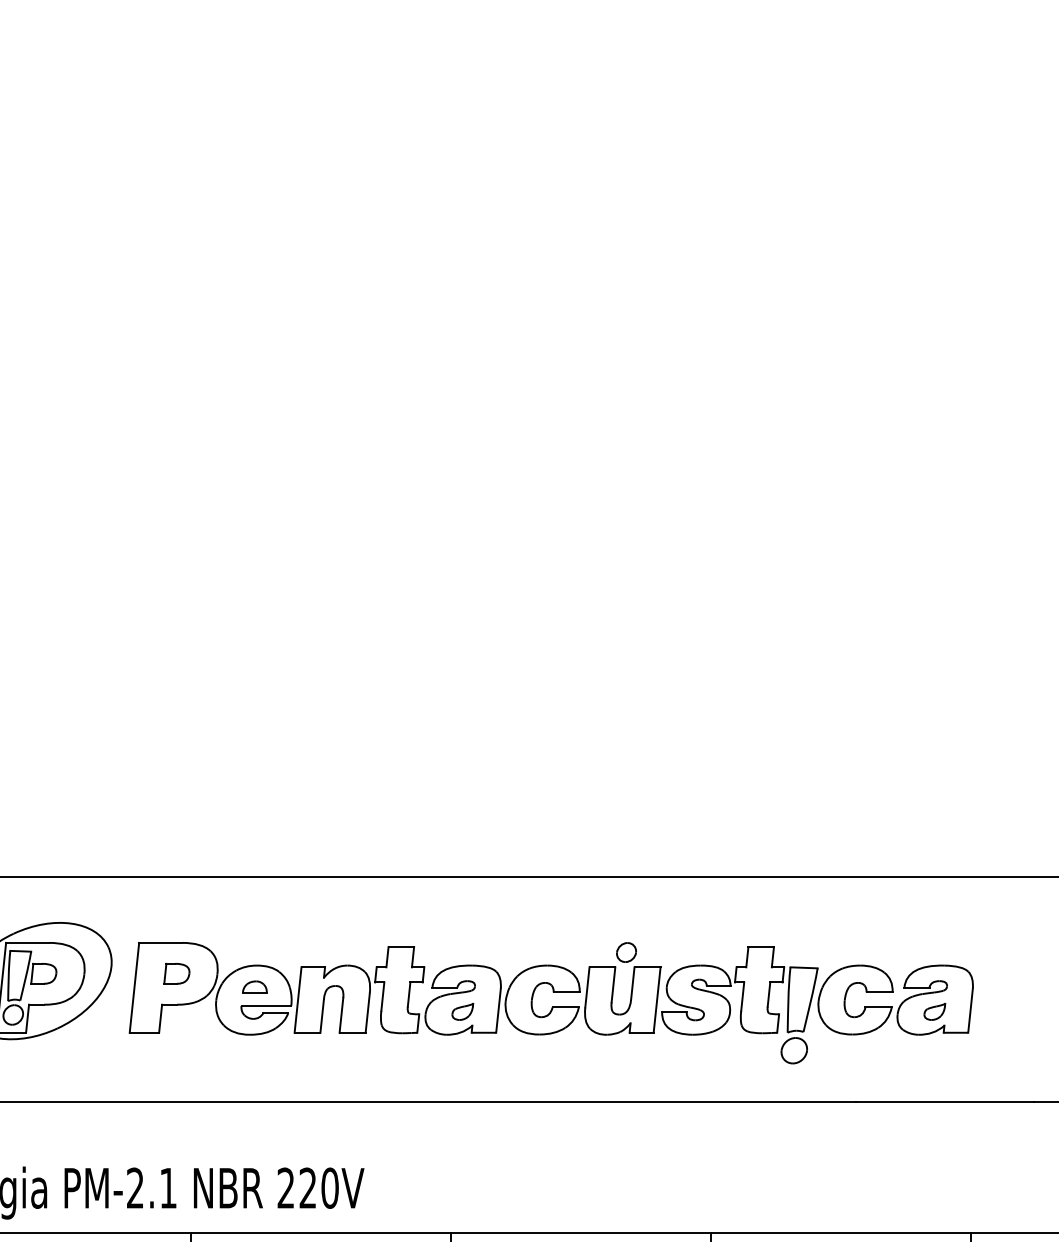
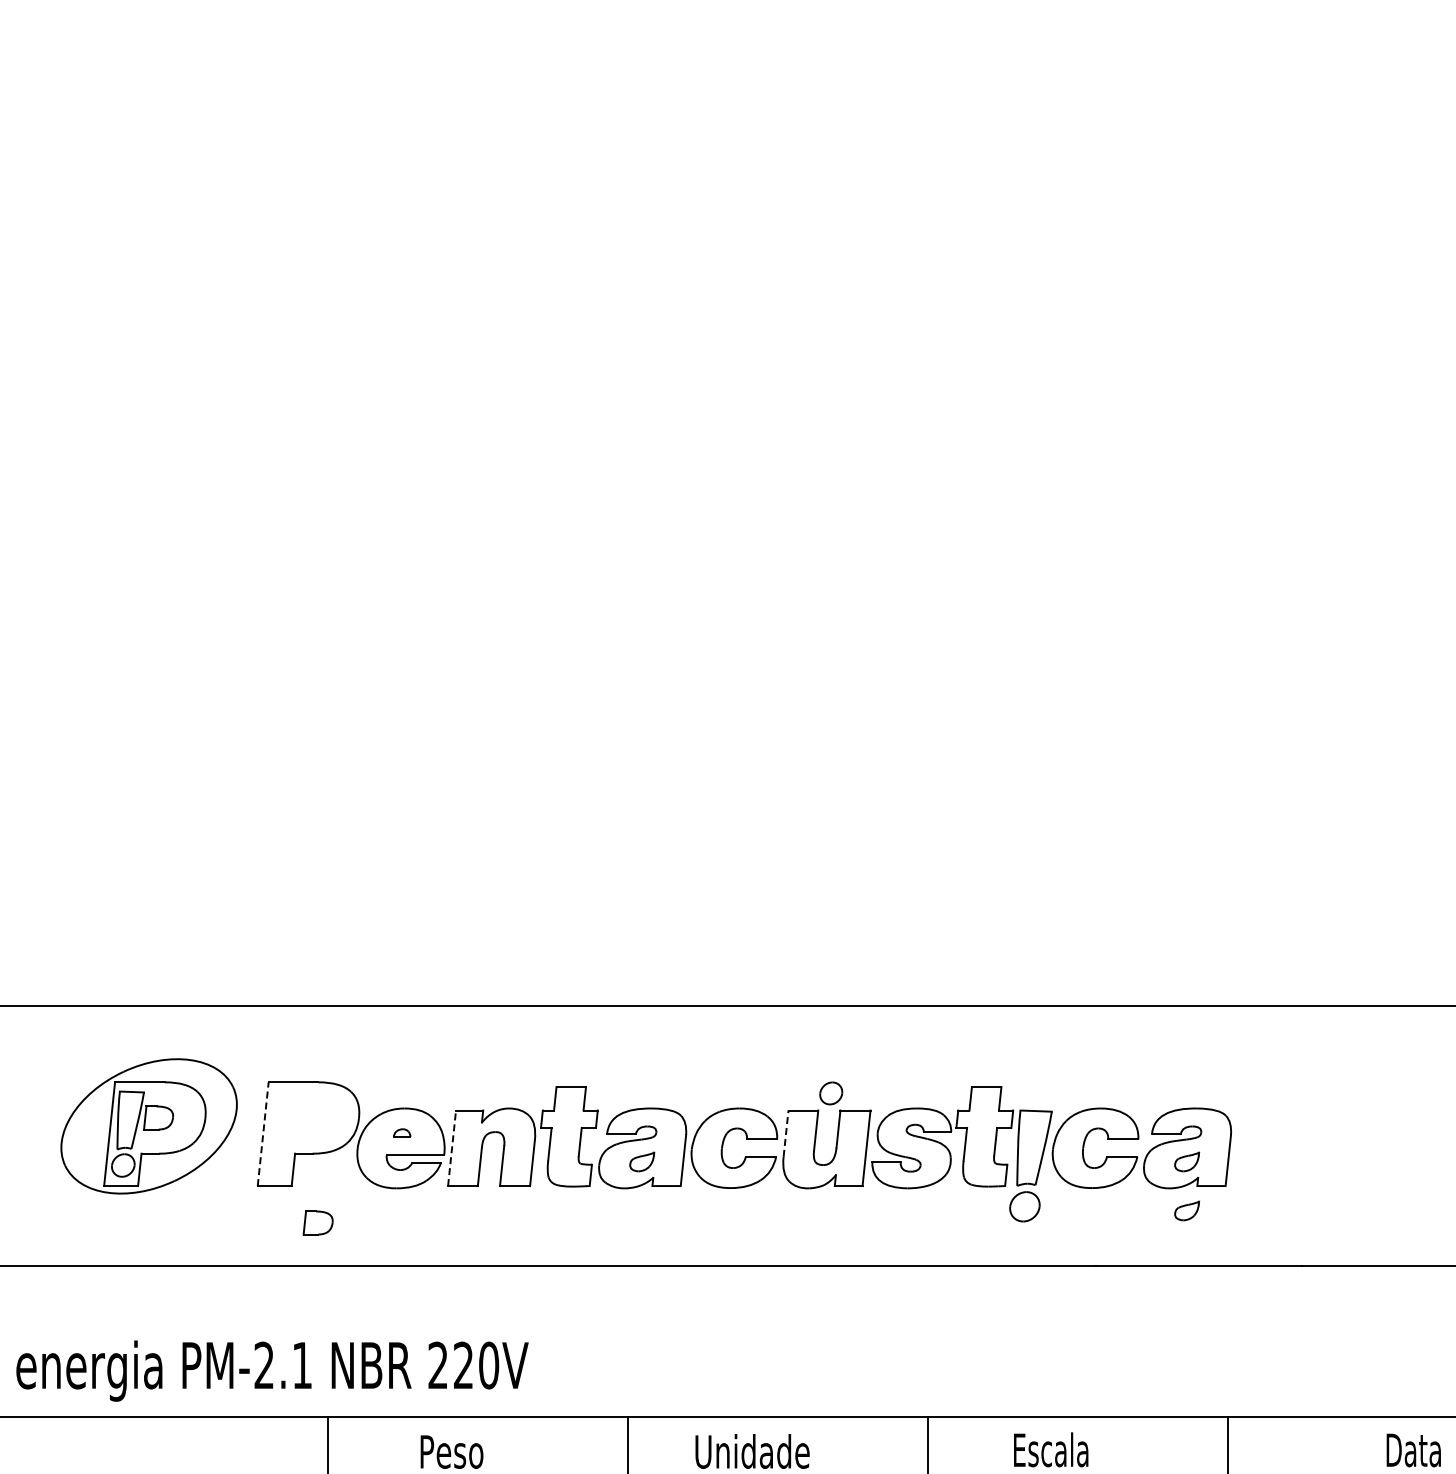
part: (176, 973) -> (317, 1222), moved
part: (254, 986) -> (401, 1132), size x0.6
line: (134, 987) -> (263, 1133), solid -> dashed
line: (587, 987) -> (786, 1133), solid -> dashed
line: (298, 1000) -> (452, 1148), solid -> dashed
part: (935, 1053) -> (1187, 1210), added

